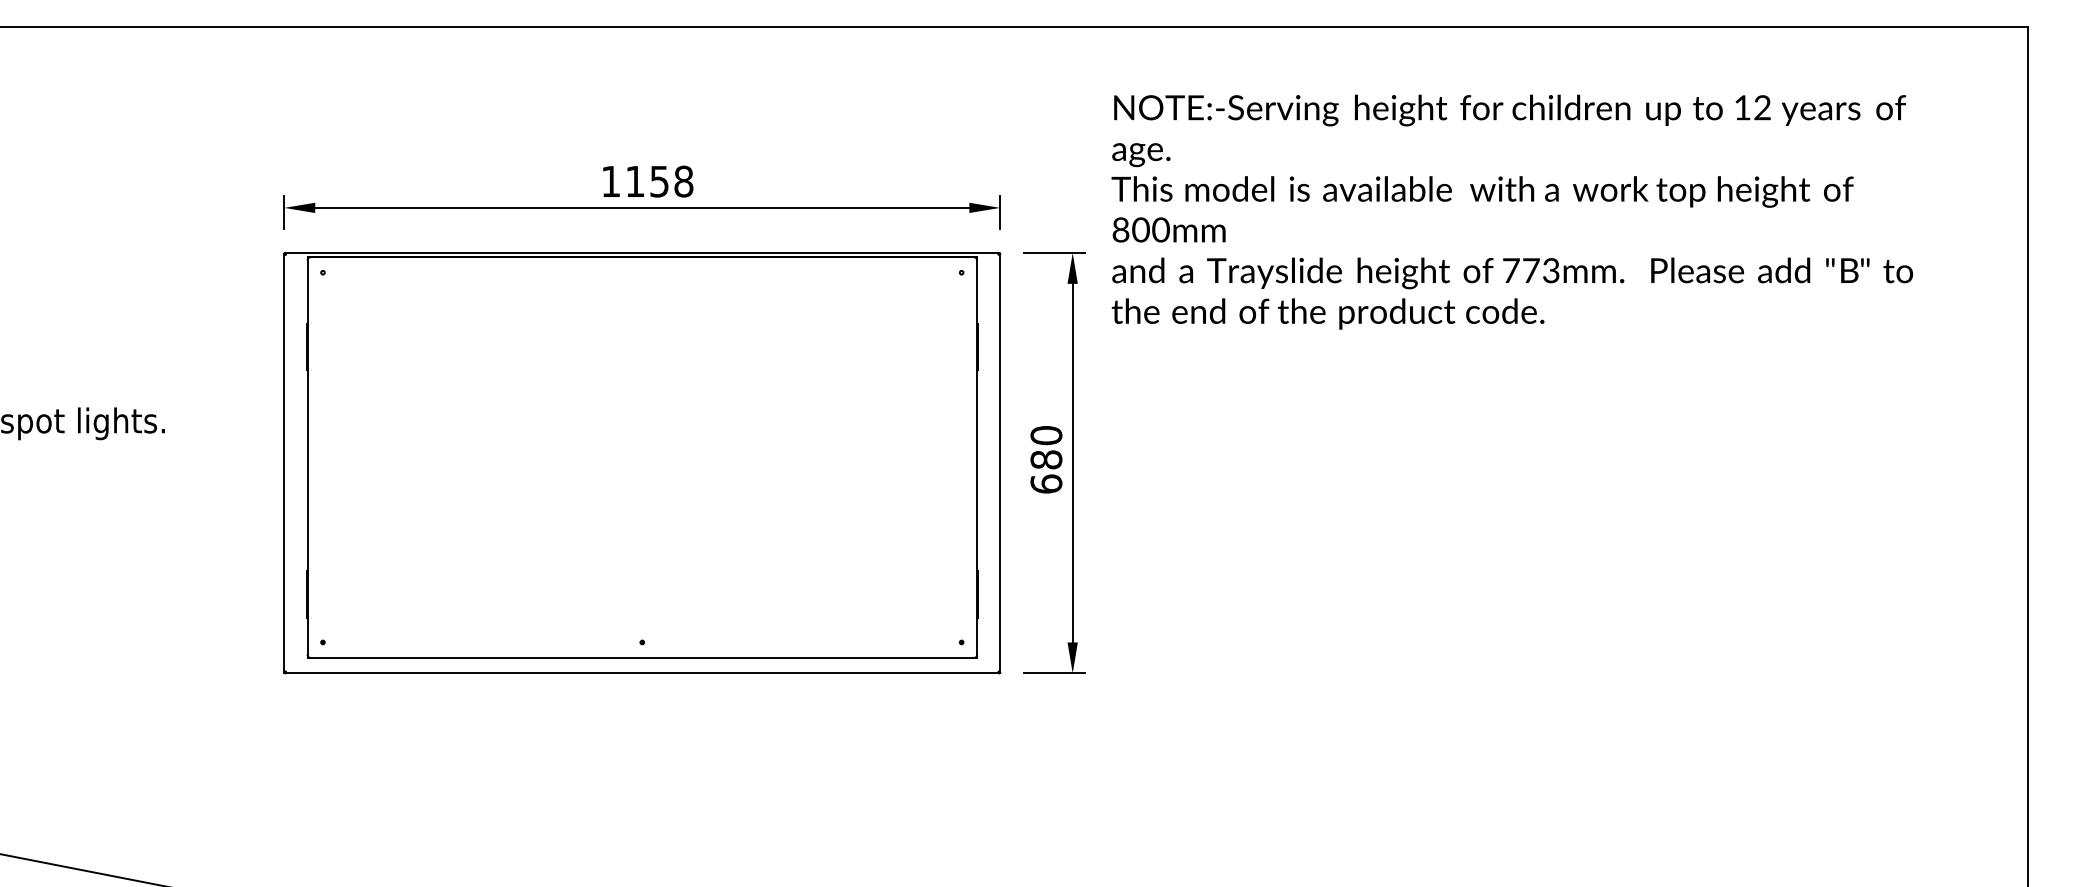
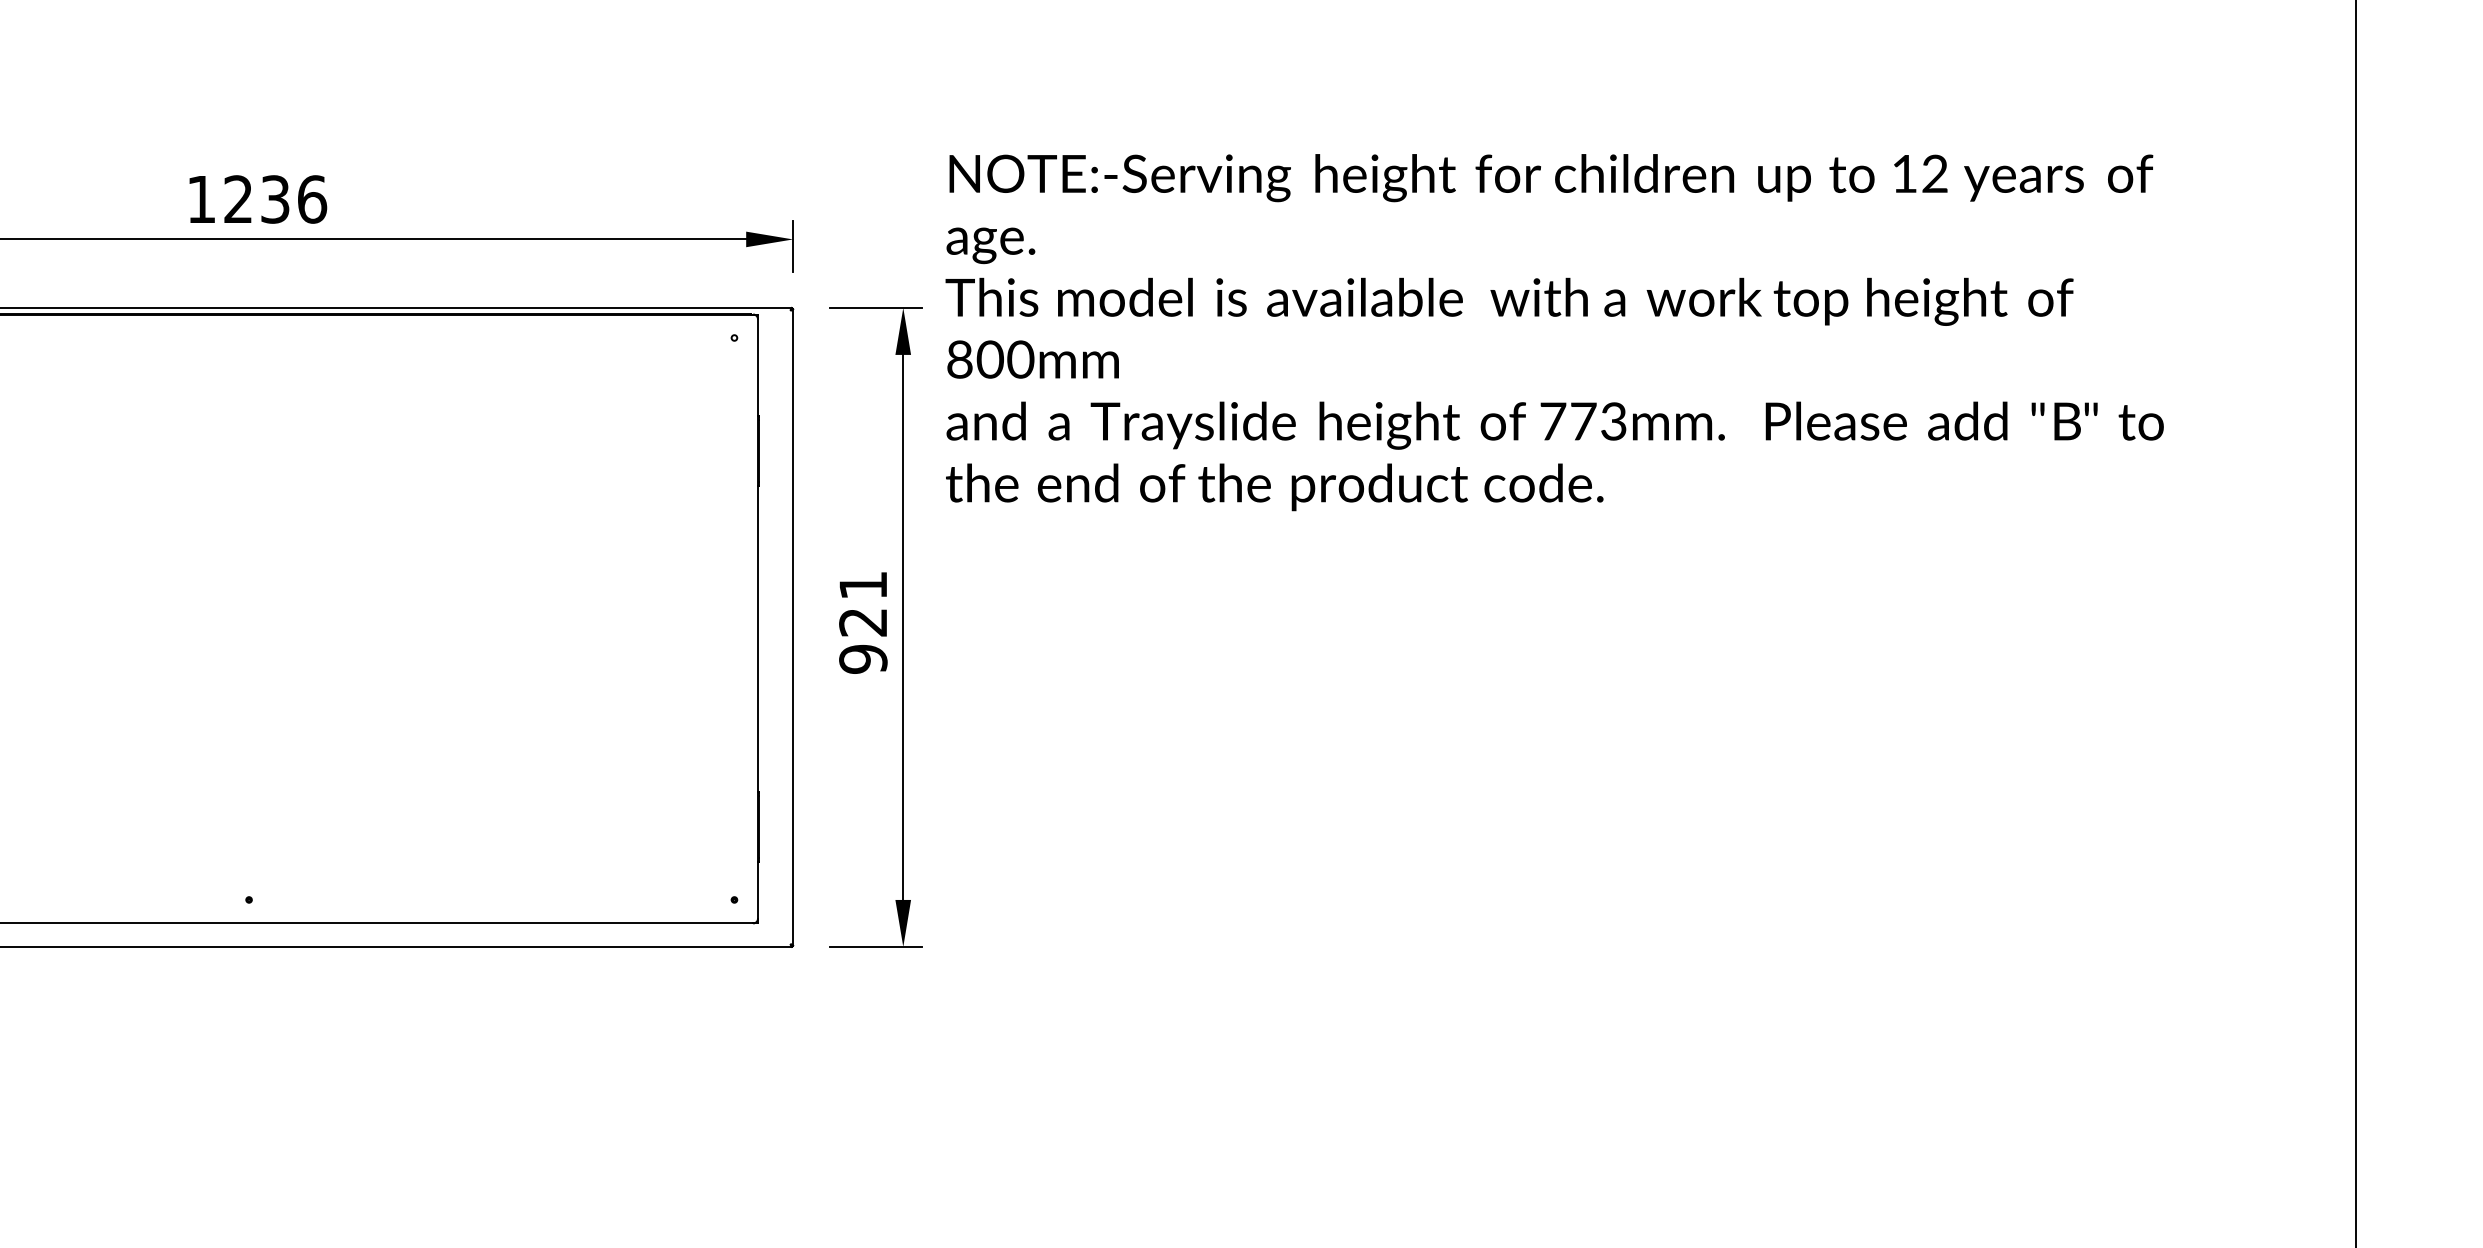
text: (659, 181) -> (275, 199), 1158 -> 1236
text: (1512, 211) -> (1554, 331), moved
text: (1046, 459) -> (863, 621), 680 -> 921

